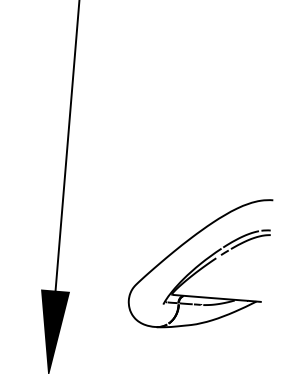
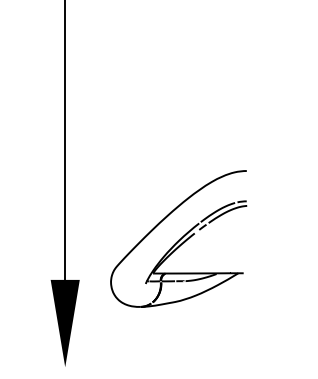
part: (199, 261) -> (178, 238), moved

